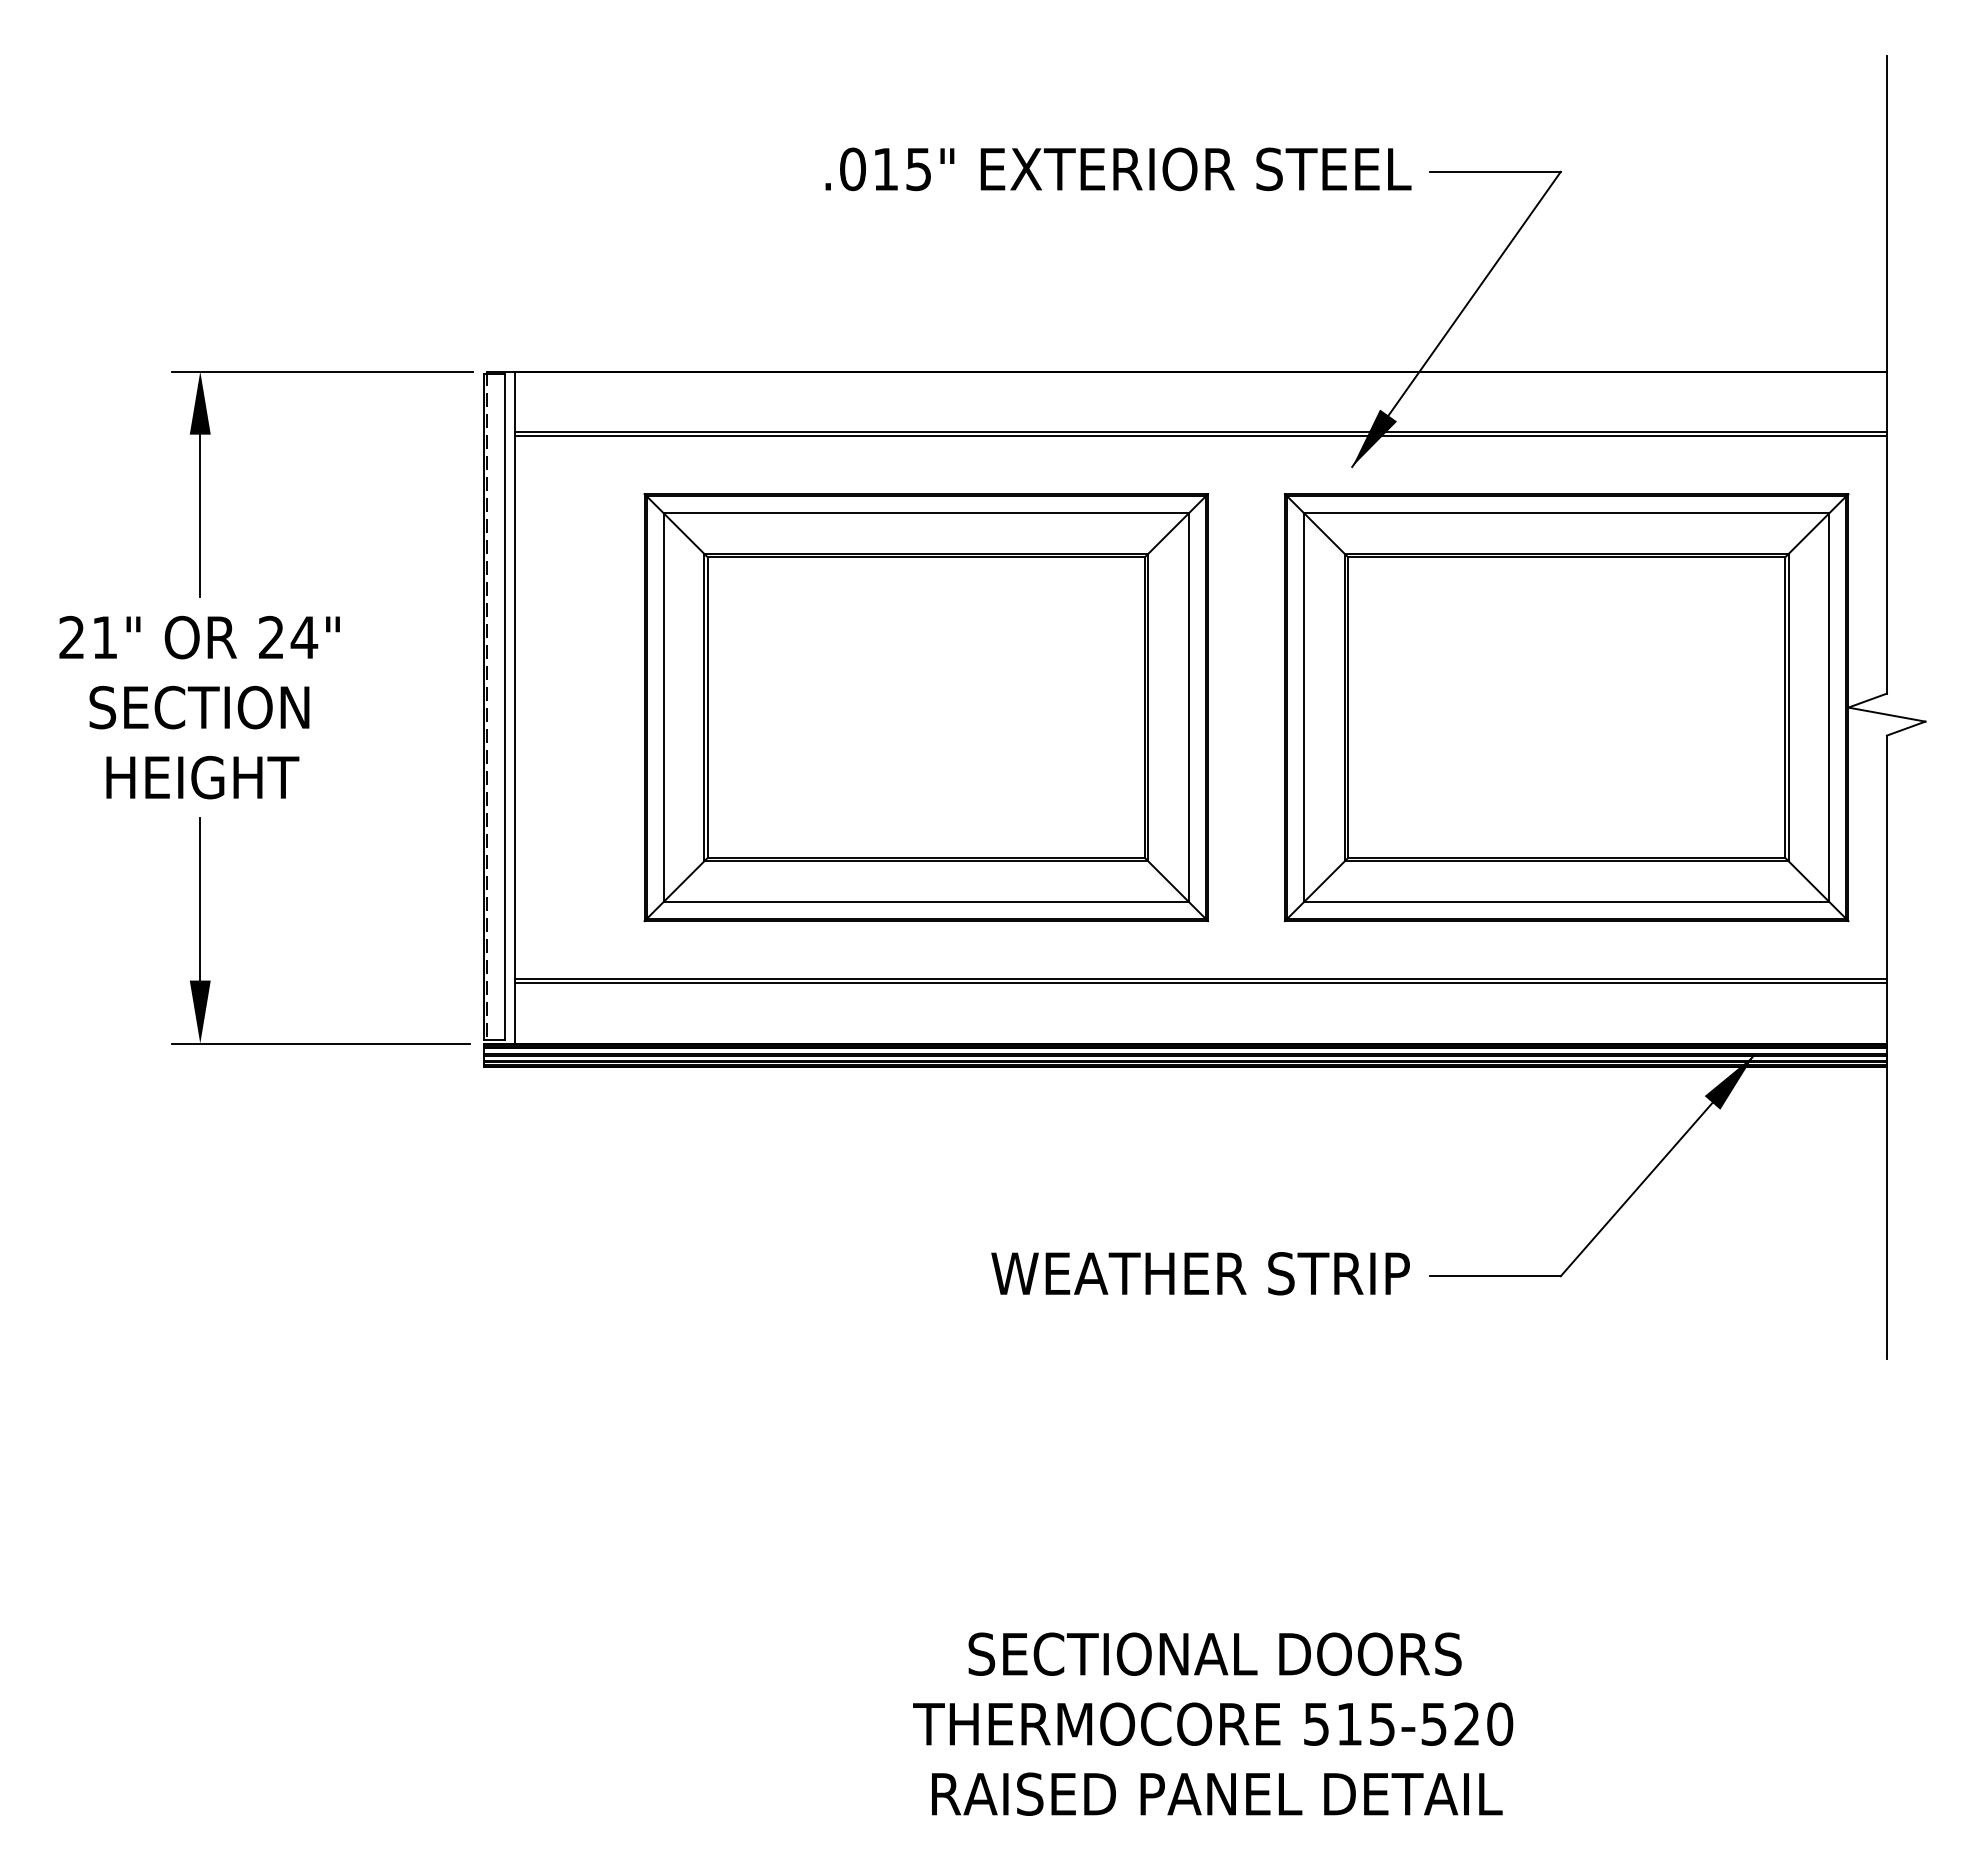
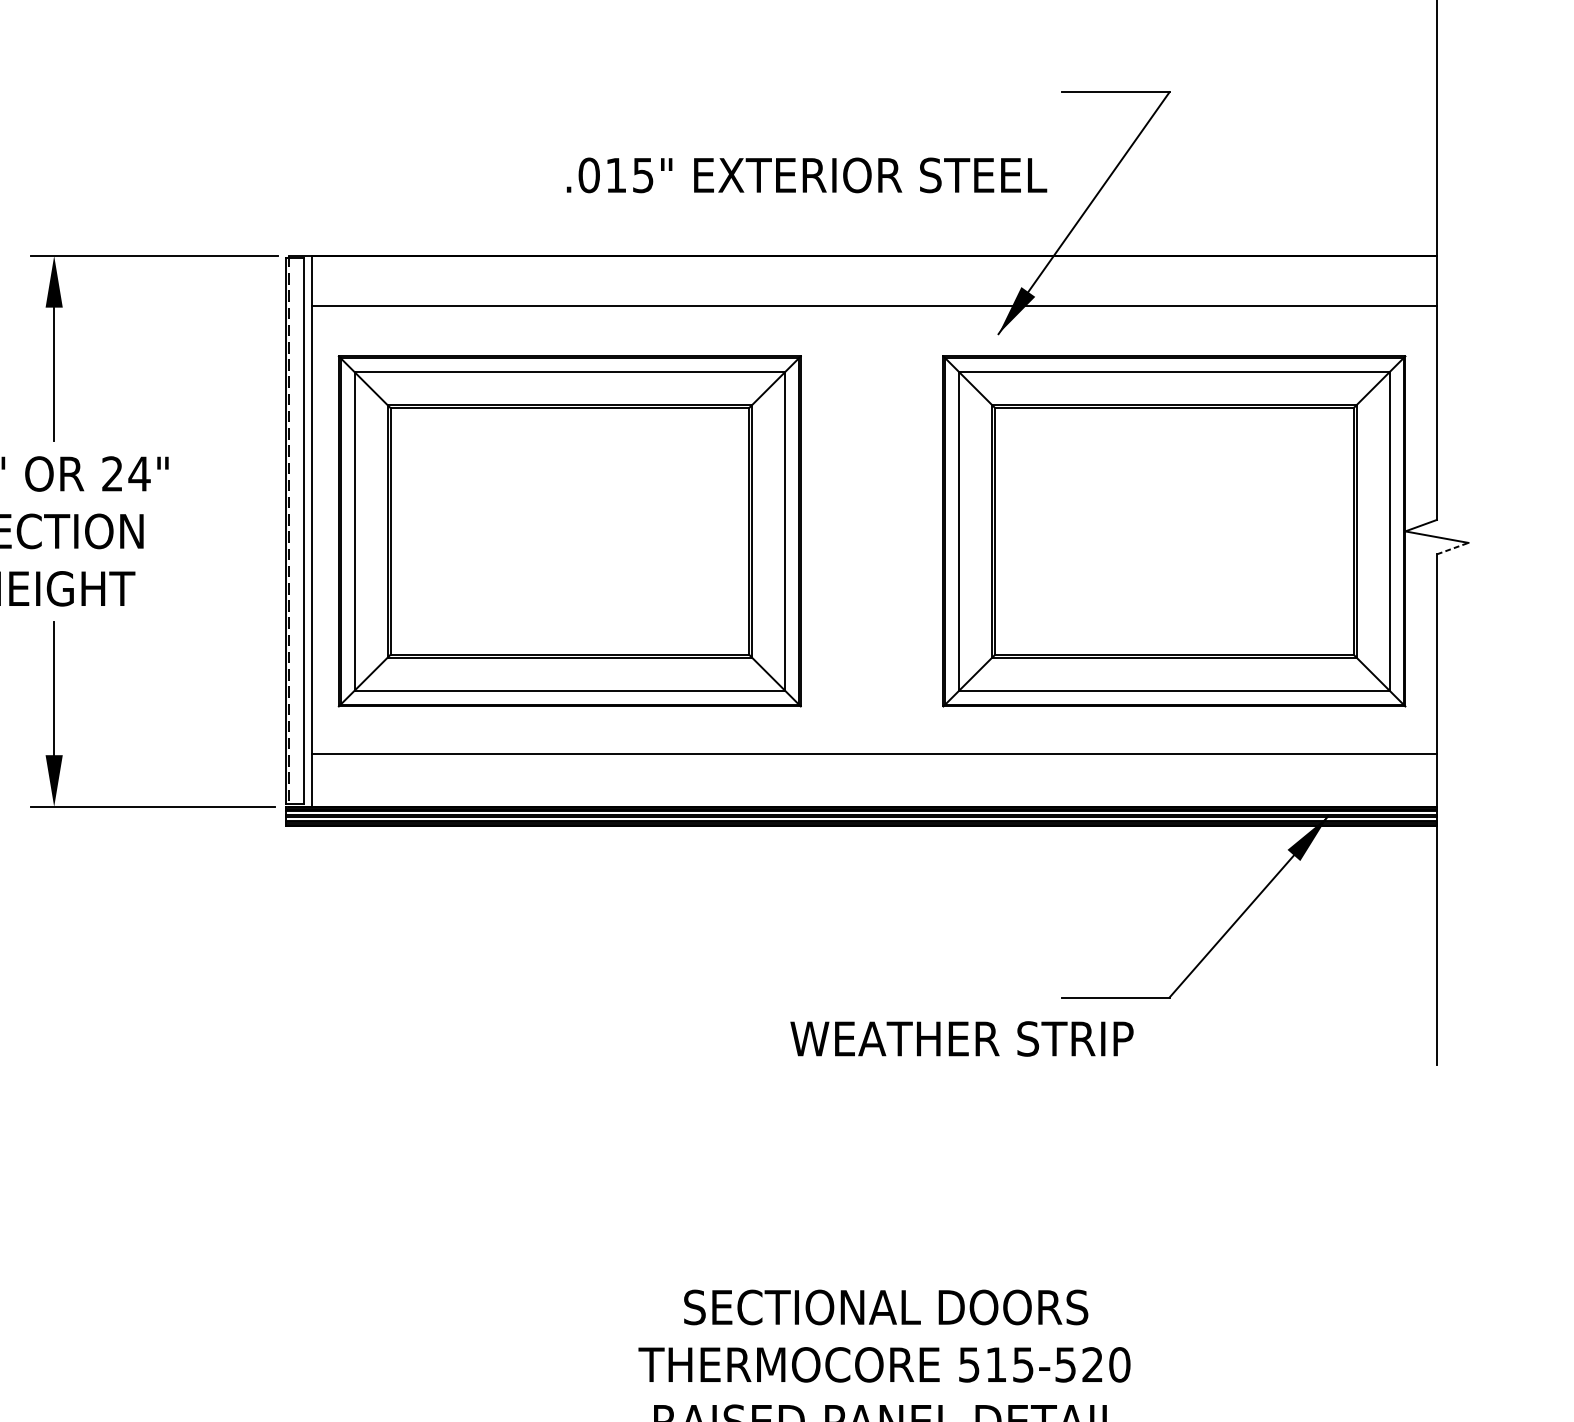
text: (1118, 169) -> (806, 175), moved
line: (1200, 436) -> (874, 309), removed
part: (926, 707) -> (570, 531), moved
line: (1906, 728) -> (1452, 548), solid -> dashed
line: (1200, 982) -> (874, 756), removed
text: (1200, 1273) -> (961, 1038), moved

